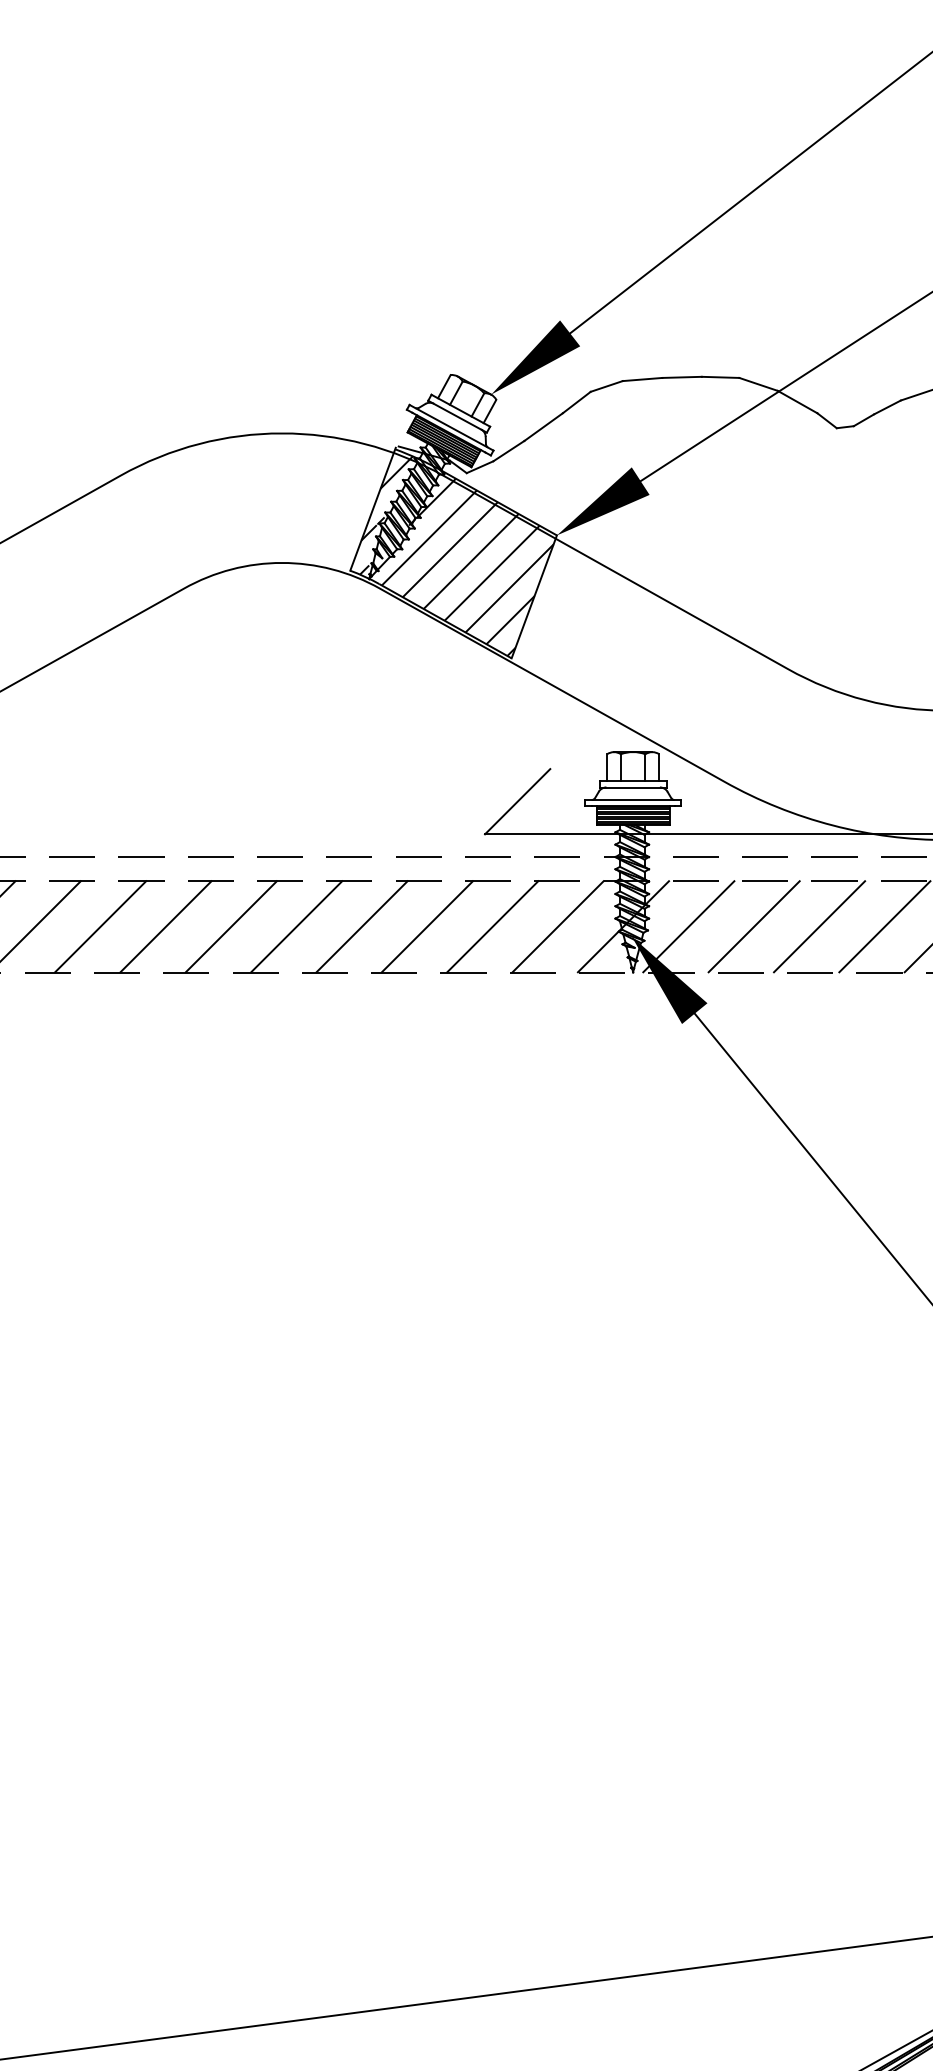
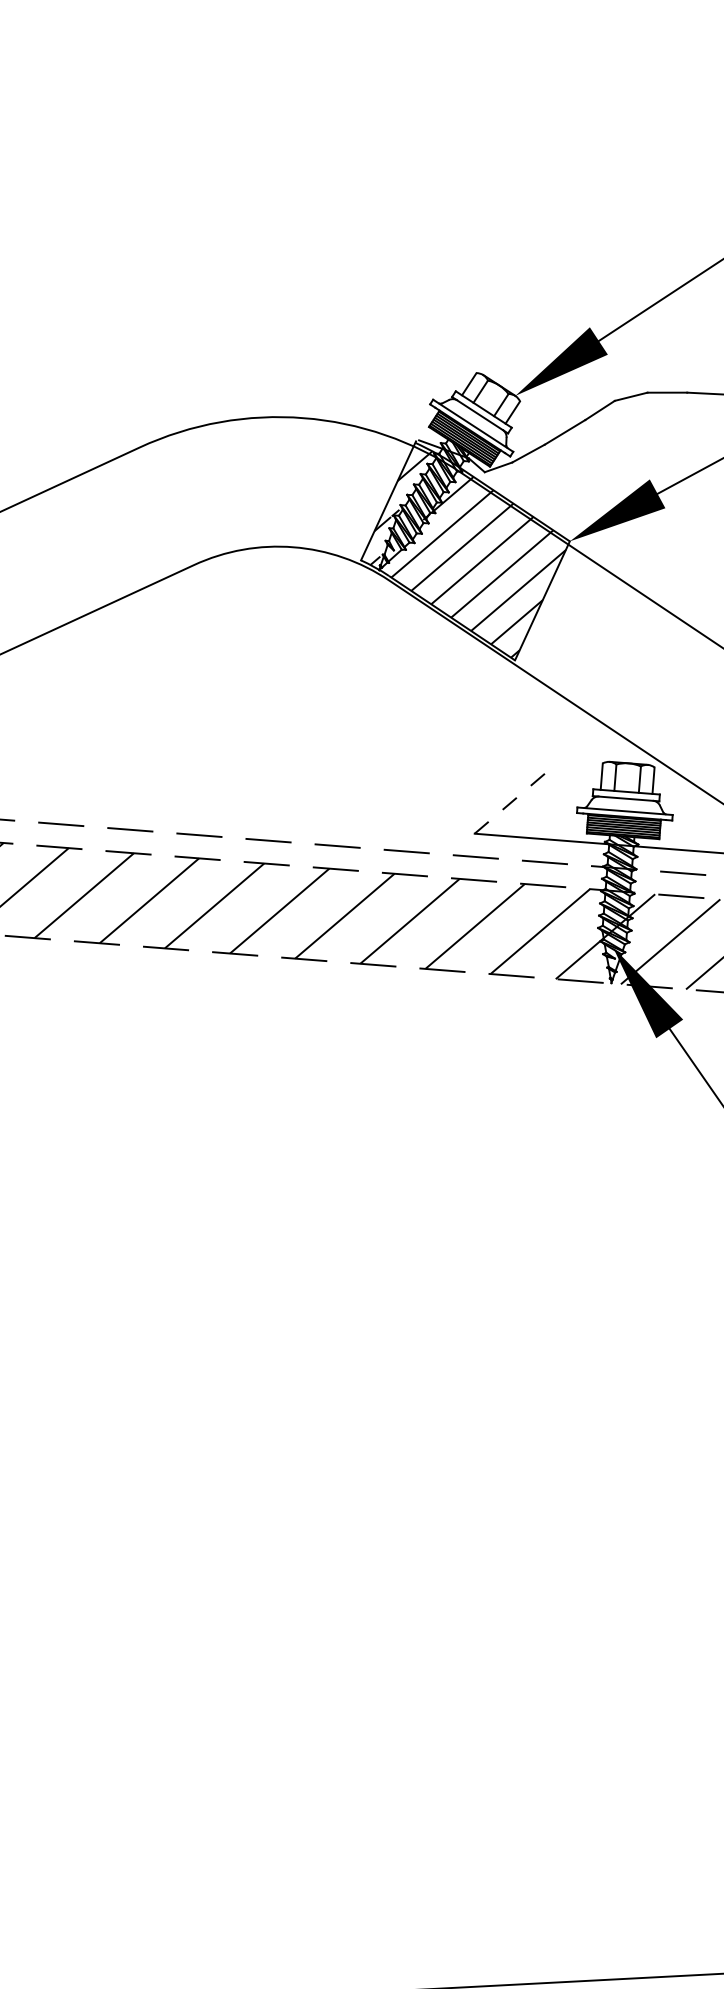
line: (517, 802) -> (509, 804), solid -> dashed

